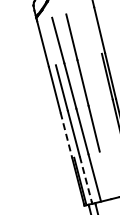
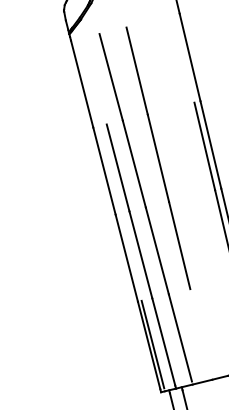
line: (66, 135) -> (126, 258), dashed -> solid
line: (85, 179) -> (163, 342), dashed -> solid

